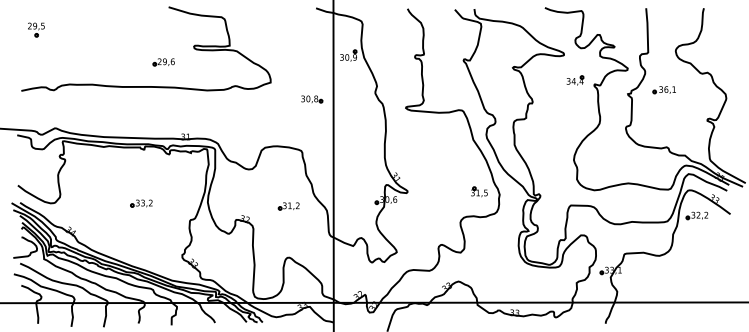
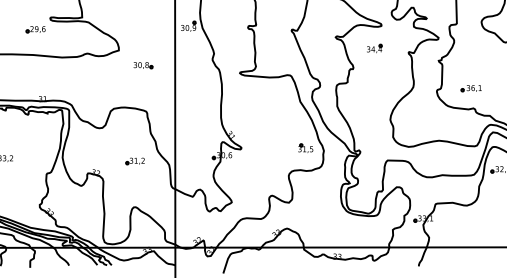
part: (163, 62) -> (35, 29), moved
part: (575, 80) -> (374, 48), moved
part: (663, 90) -> (470, 88), moved
part: (312, 99) -> (143, 65), moved

